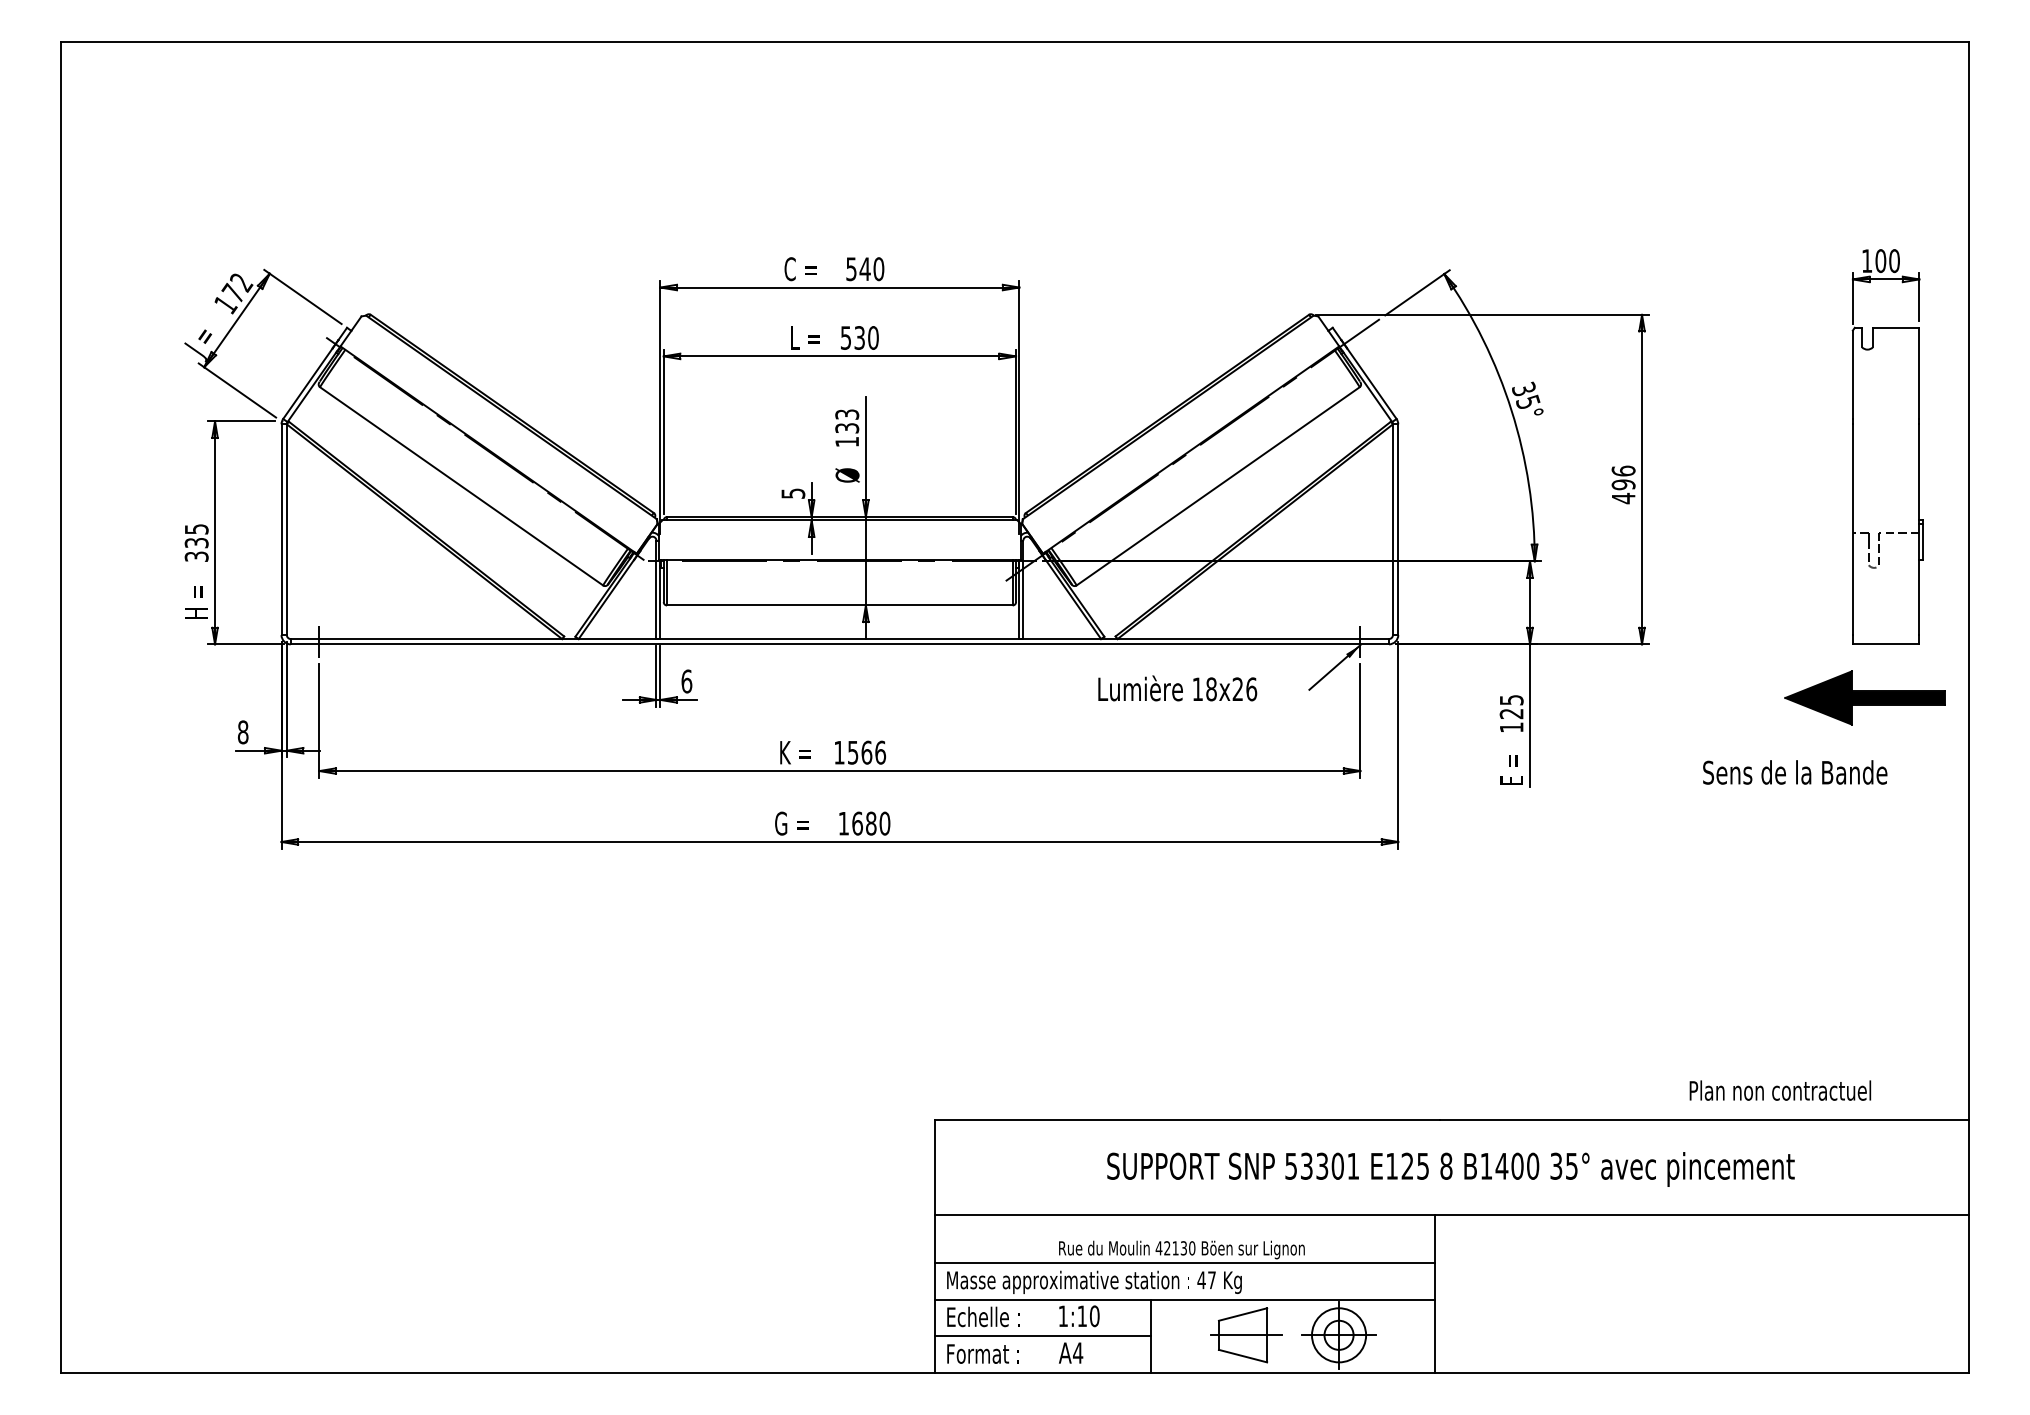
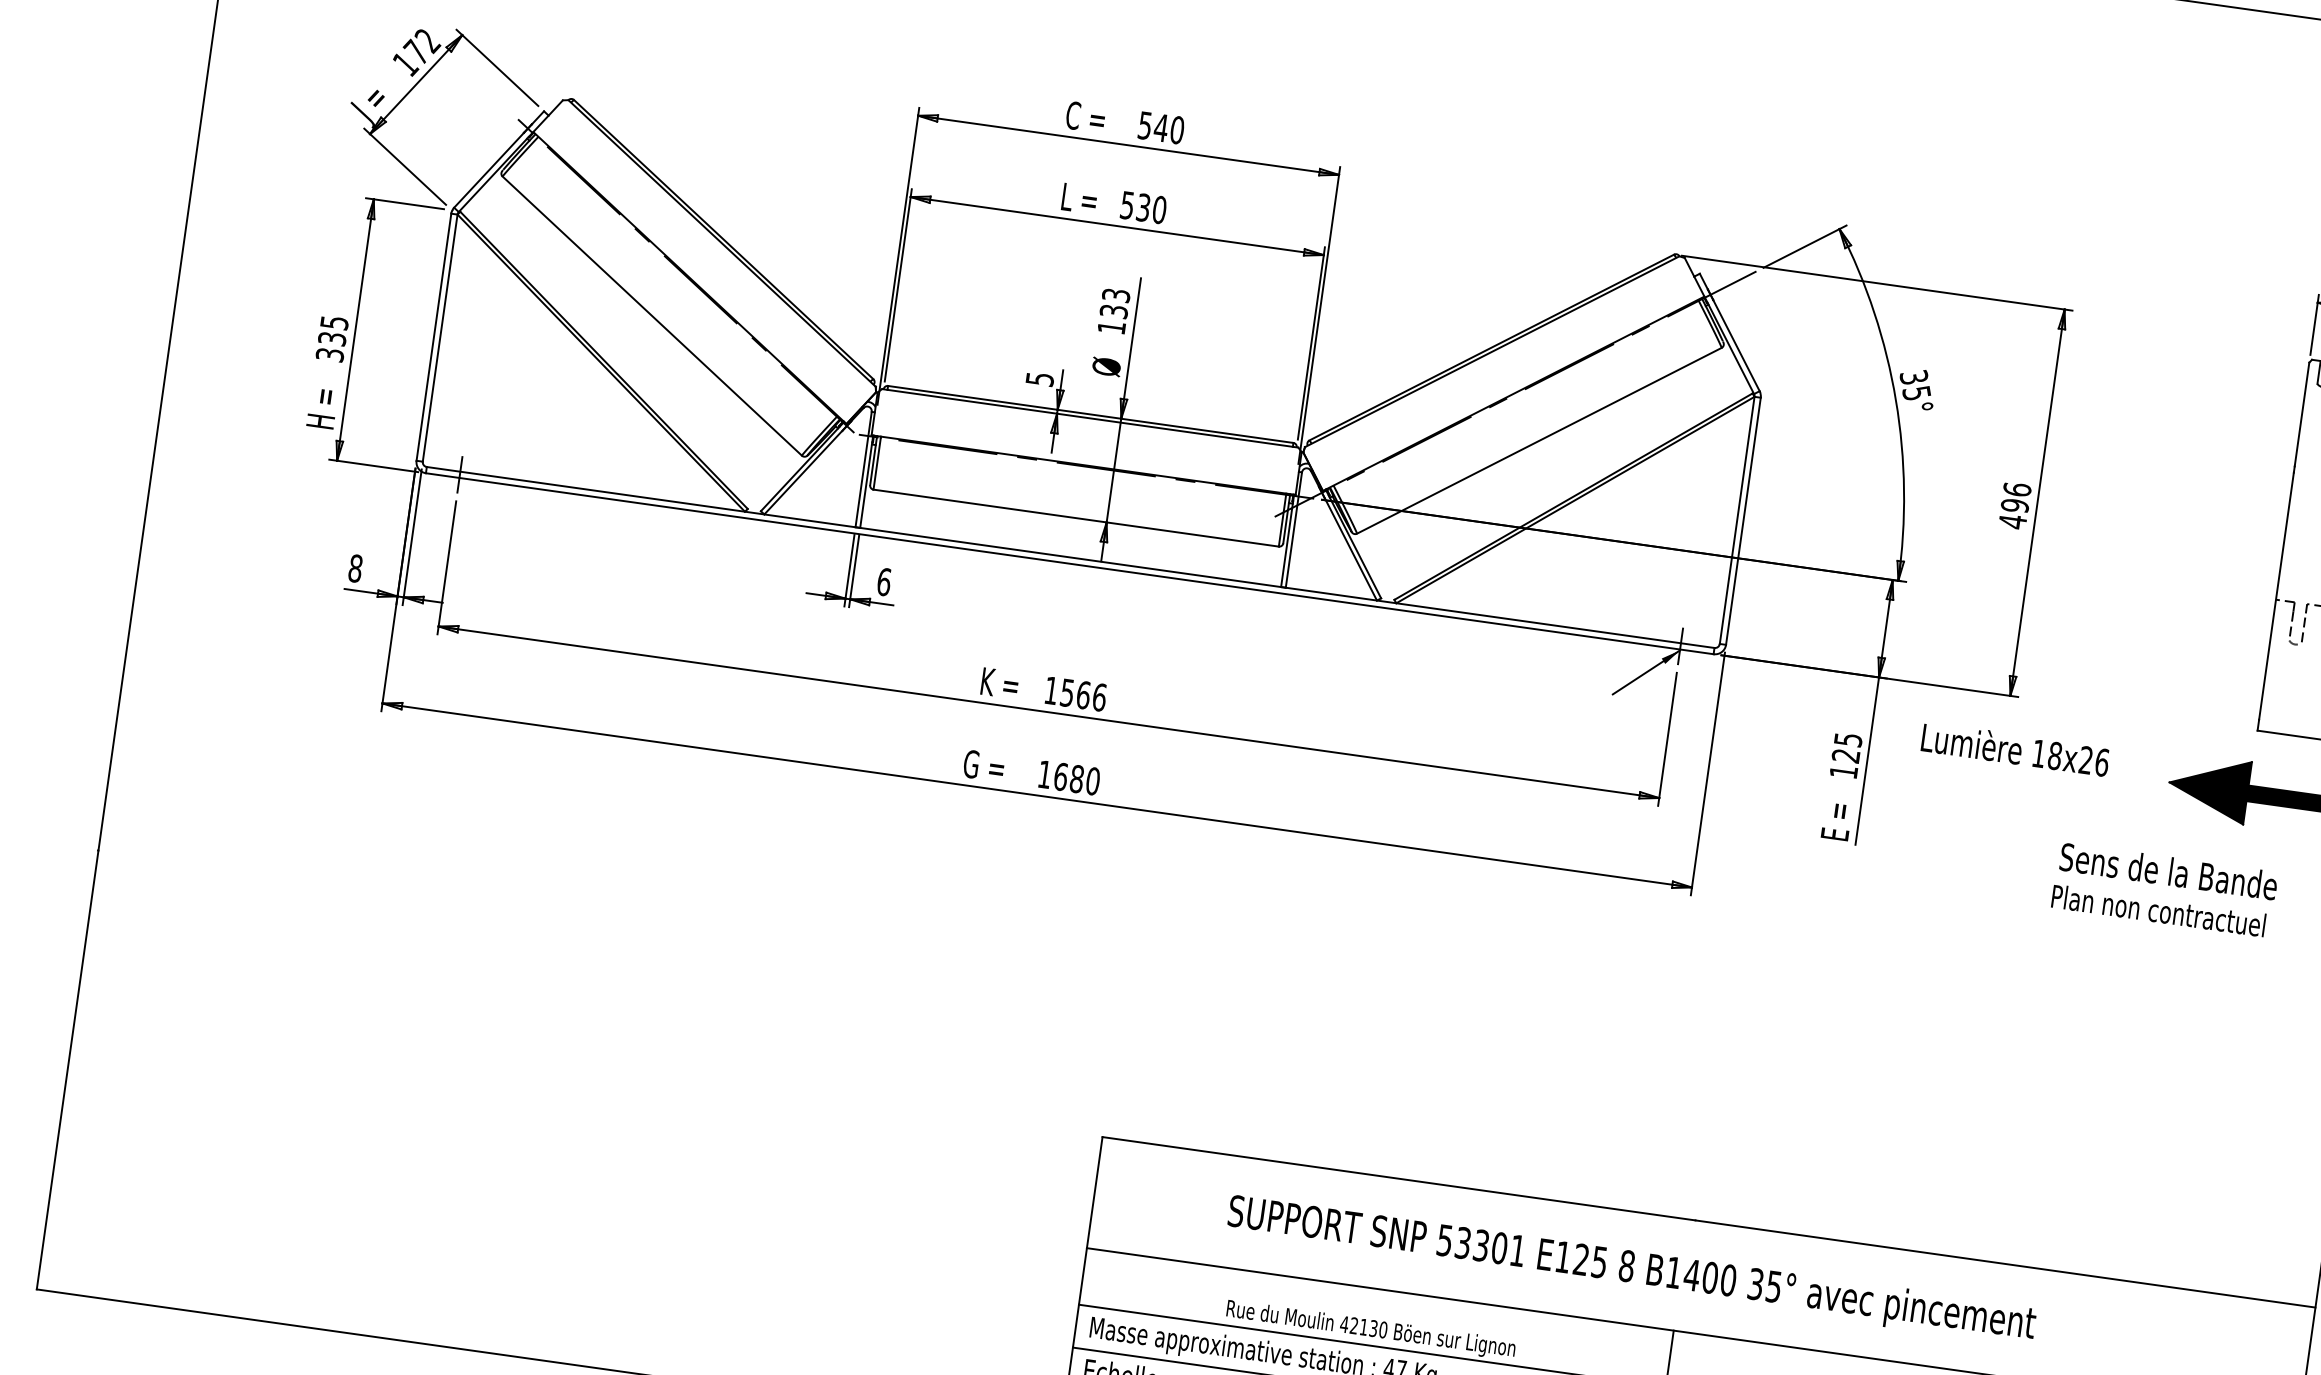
text: (1177, 688) -> (2015, 749), moved
text: (1780, 1090) -> (2158, 910), moved
text: (1450, 1169) -> (1631, 1270), moved

